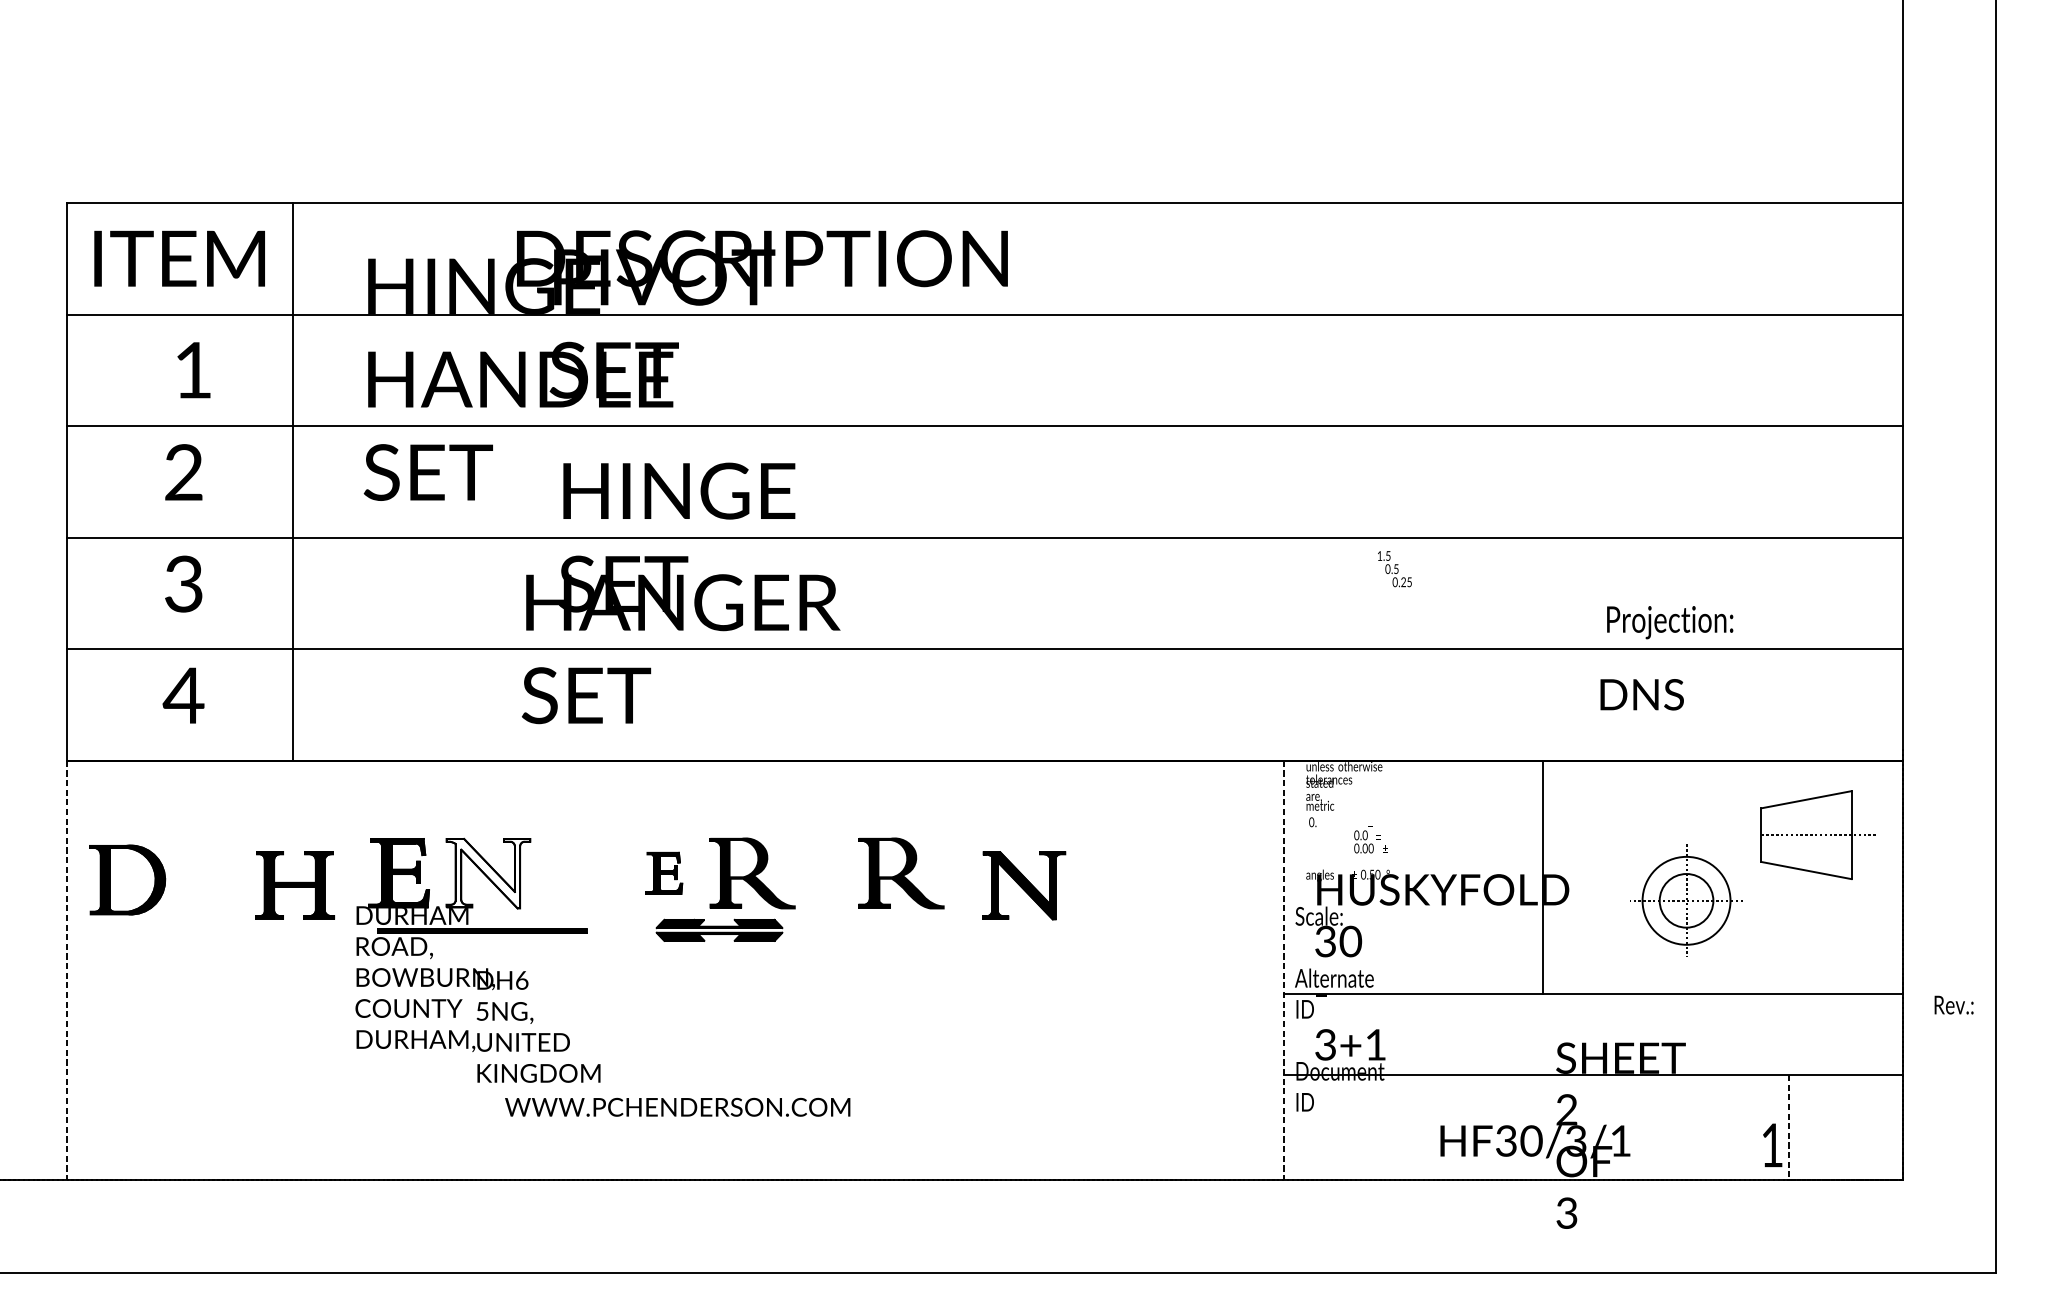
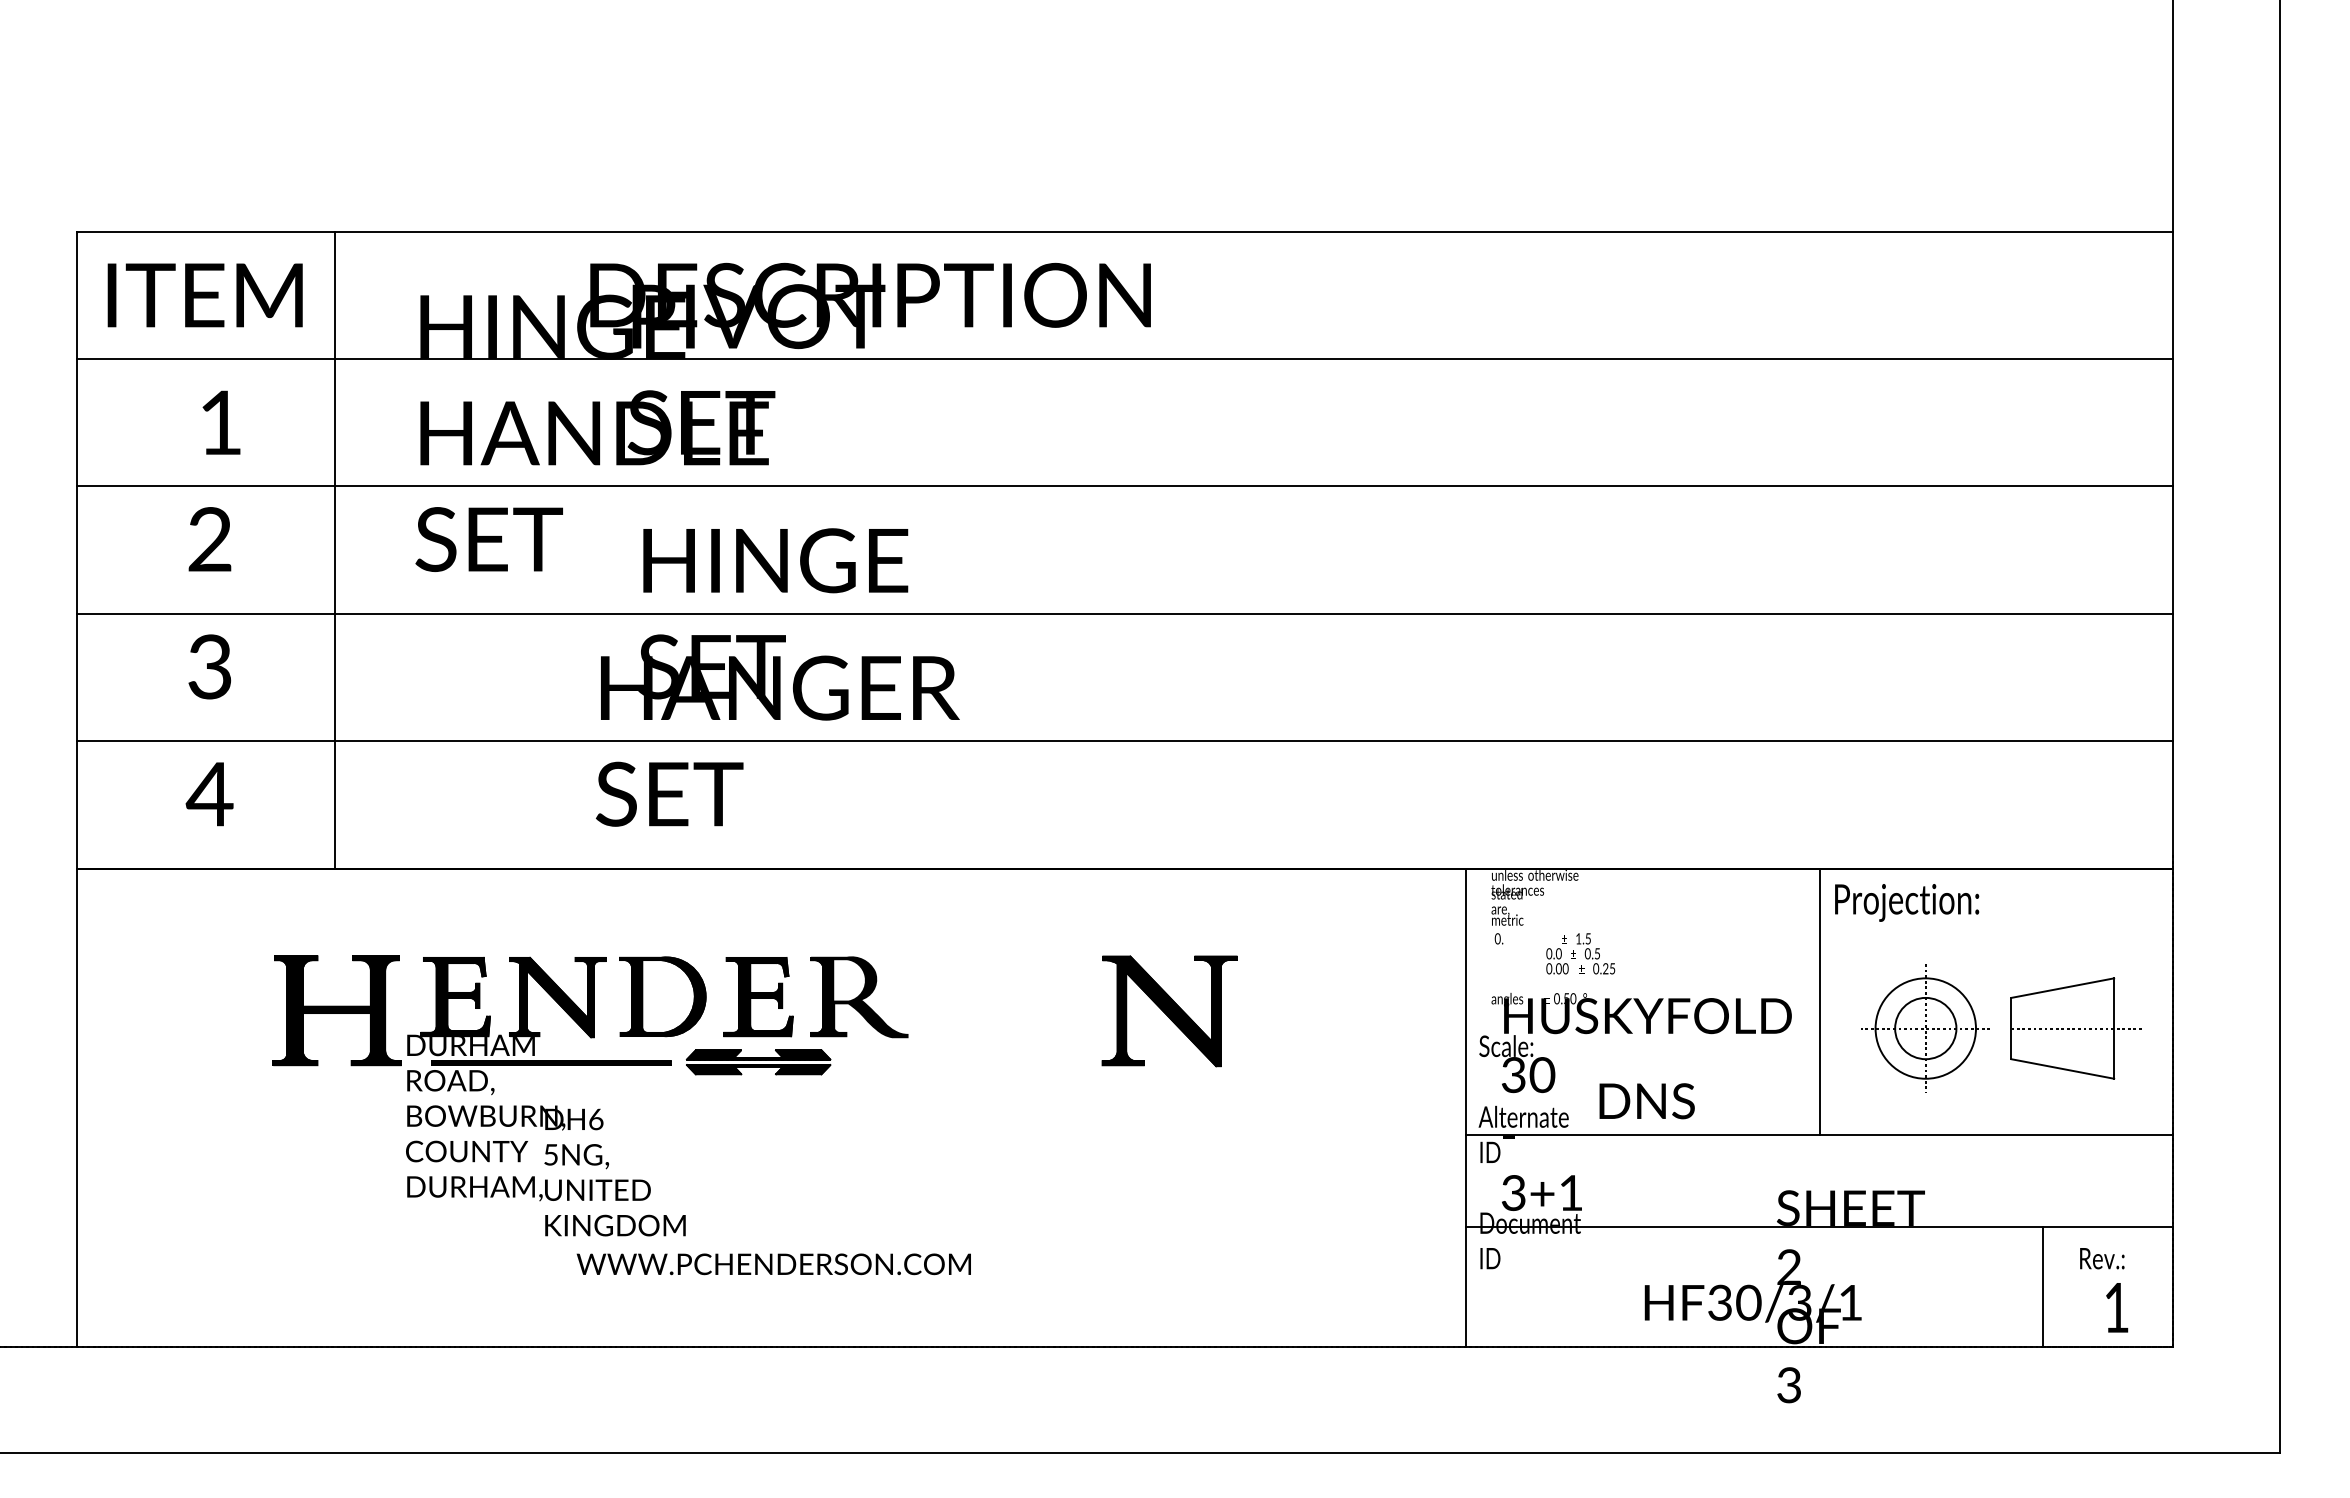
text: (1394, 568) -> (1595, 953), moved
text: (1670, 622) -> (1907, 902), moved
text: (1641, 694) -> (1646, 1101), moved
part: (1817, 835) -> (2075, 1028), moved
fill: (488, 873) -> (557, 997), added
part: (664, 873) -> (758, 997), size x1.67
part: (901, 873) -> (1029, 997), removed
line: (1542, 877) -> (1819, 1001), moved
part: (127, 879) -> (662, 996), moved
part: (294, 885) -> (336, 1010), size x1.43
part: (1024, 885) -> (1169, 1011), size x1.43
part: (719, 930) -> (758, 1062), moved
line: (66, 970) -> (76, 1108), dashed -> solid
line: (1284, 970) -> (1466, 1108), dashed -> solid
text: (1954, 1005) -> (2102, 1258), moved
line: (1788, 1127) -> (2042, 1287), dashed -> solid
text: (1772, 1145) -> (2117, 1307), moved

